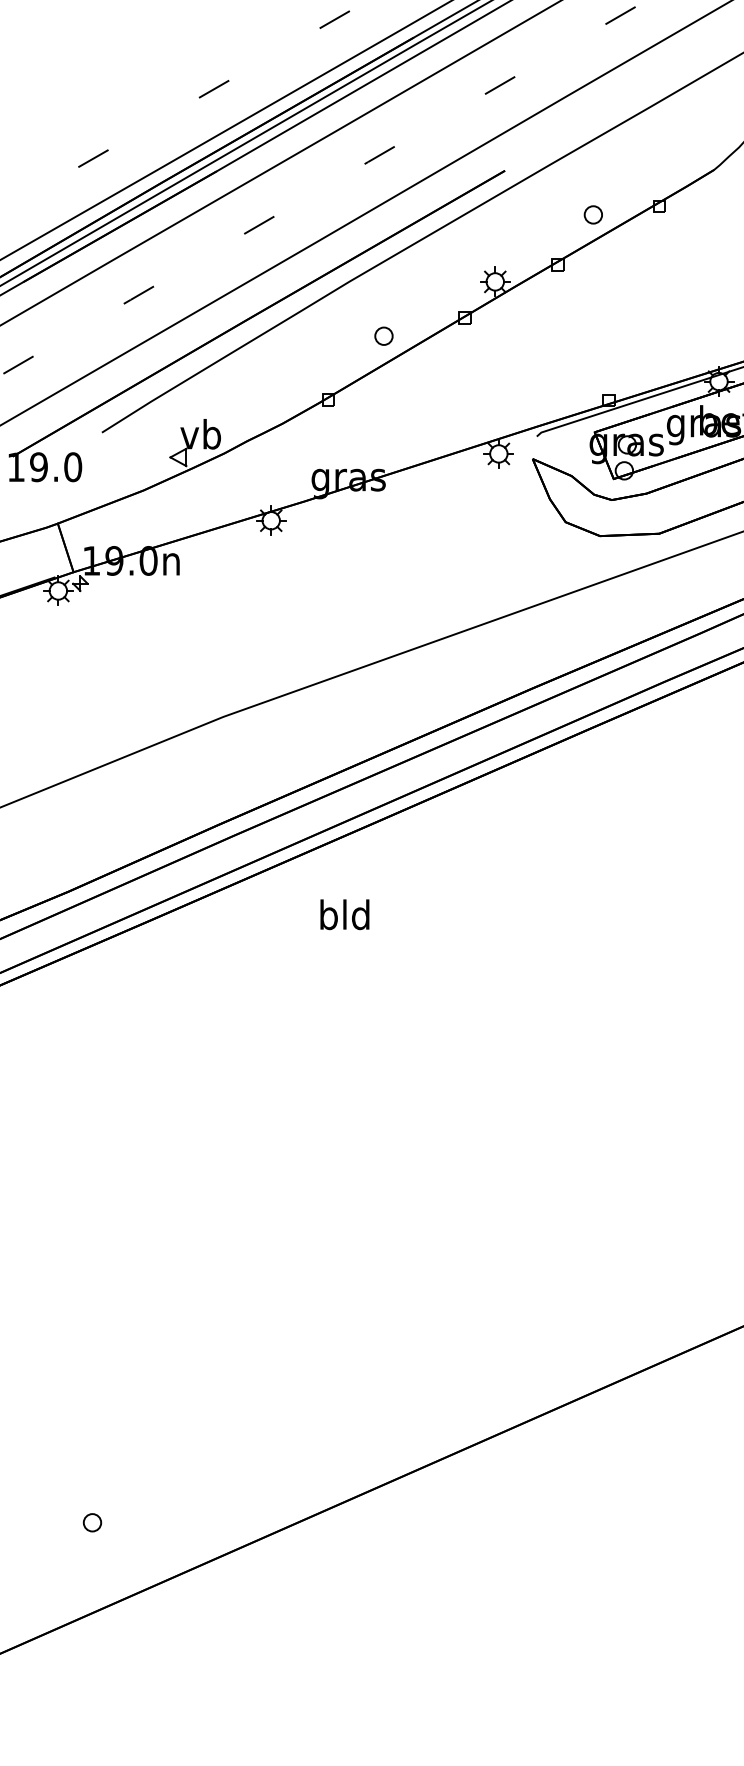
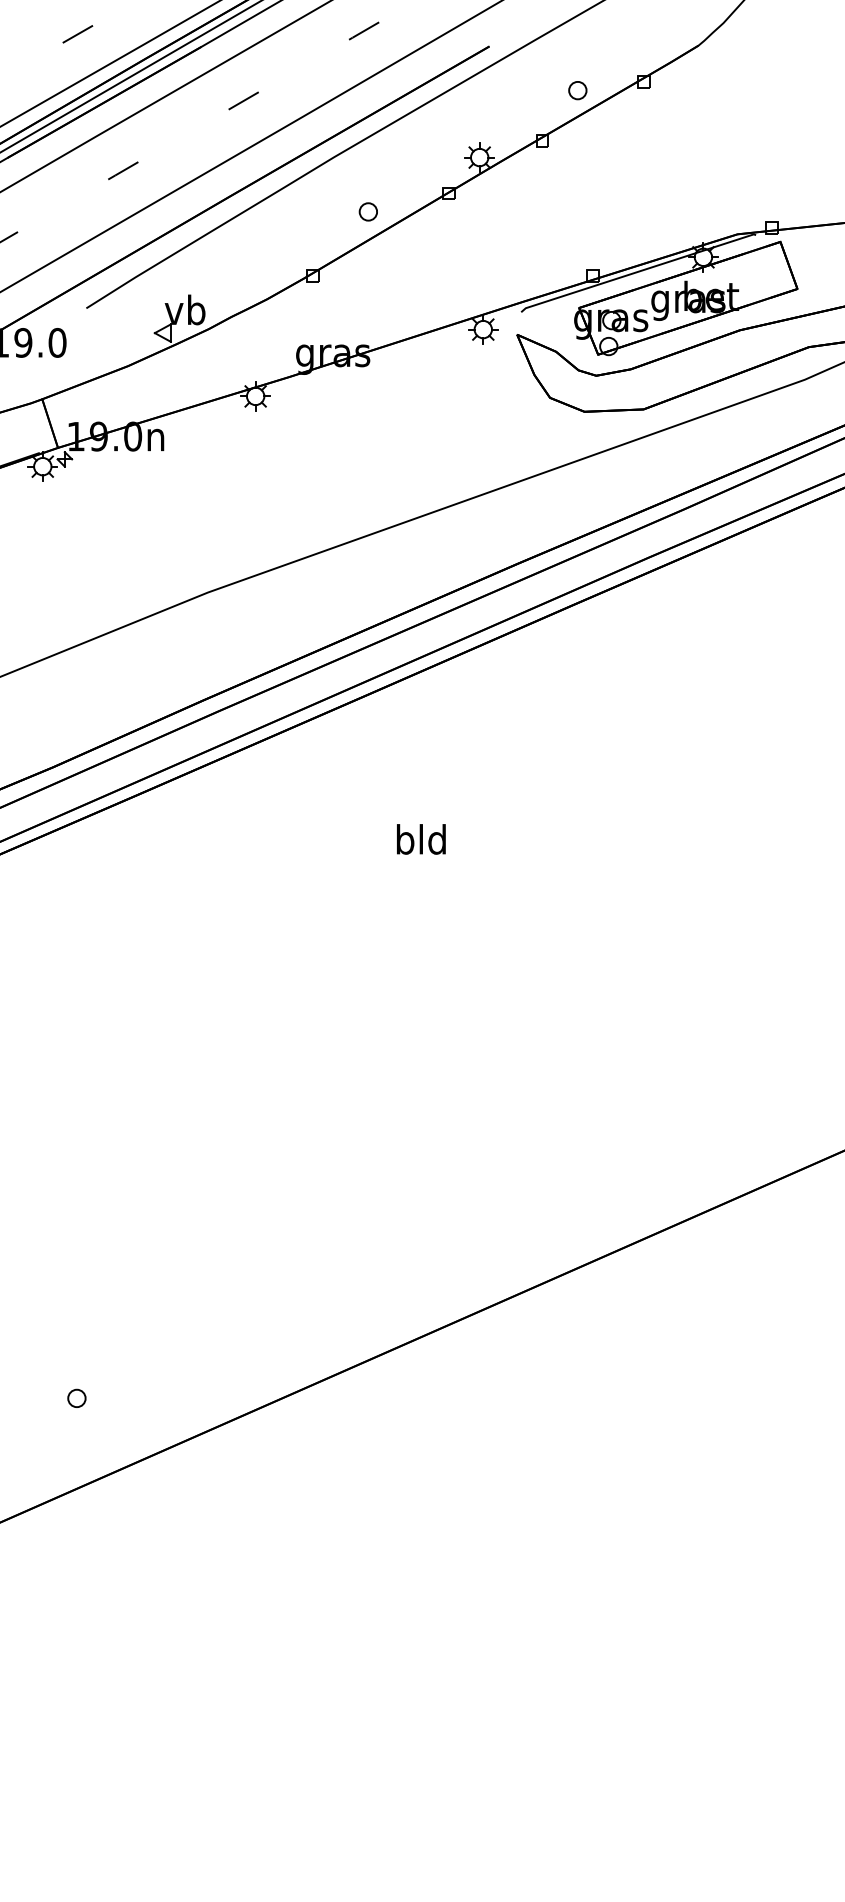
text: (345, 914) -> (421, 839), moved

